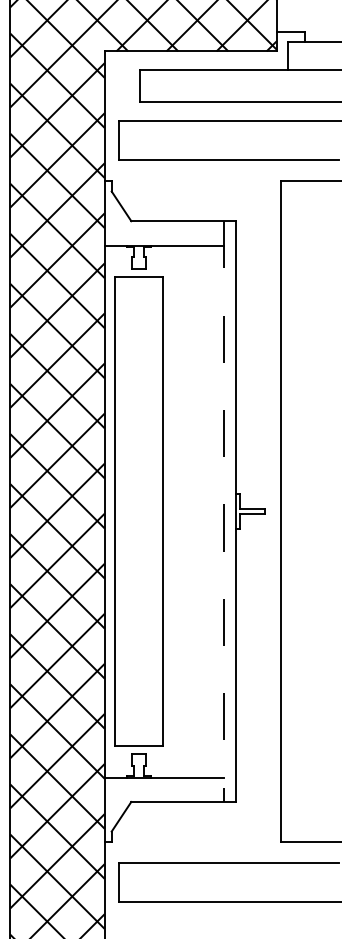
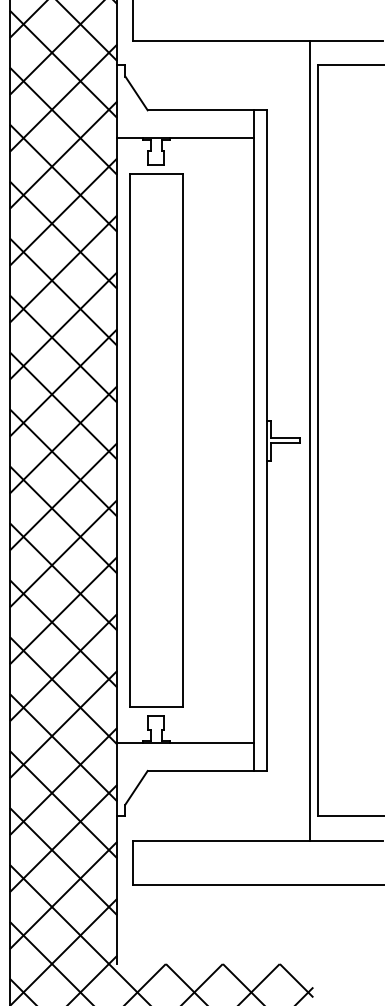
line: (273, 511) -> (309, 440), added
line: (224, 512) -> (253, 441), dashed -> solid

